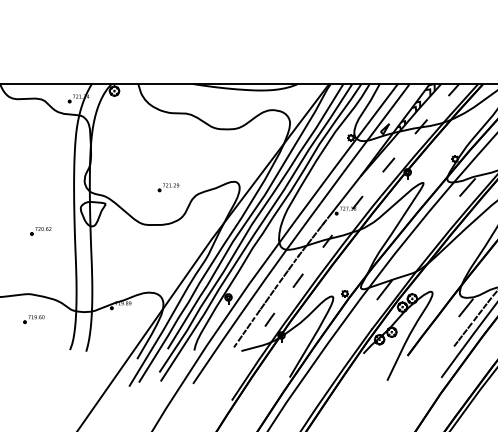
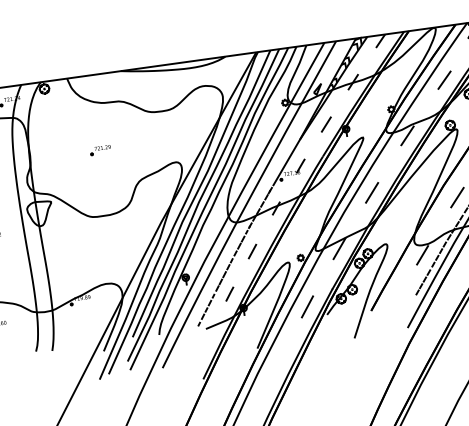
part: (168, 187) -> (100, 150), moved
line: (424, 238) -> (371, 192), added
line: (344, 342) -> (306, 306), added

